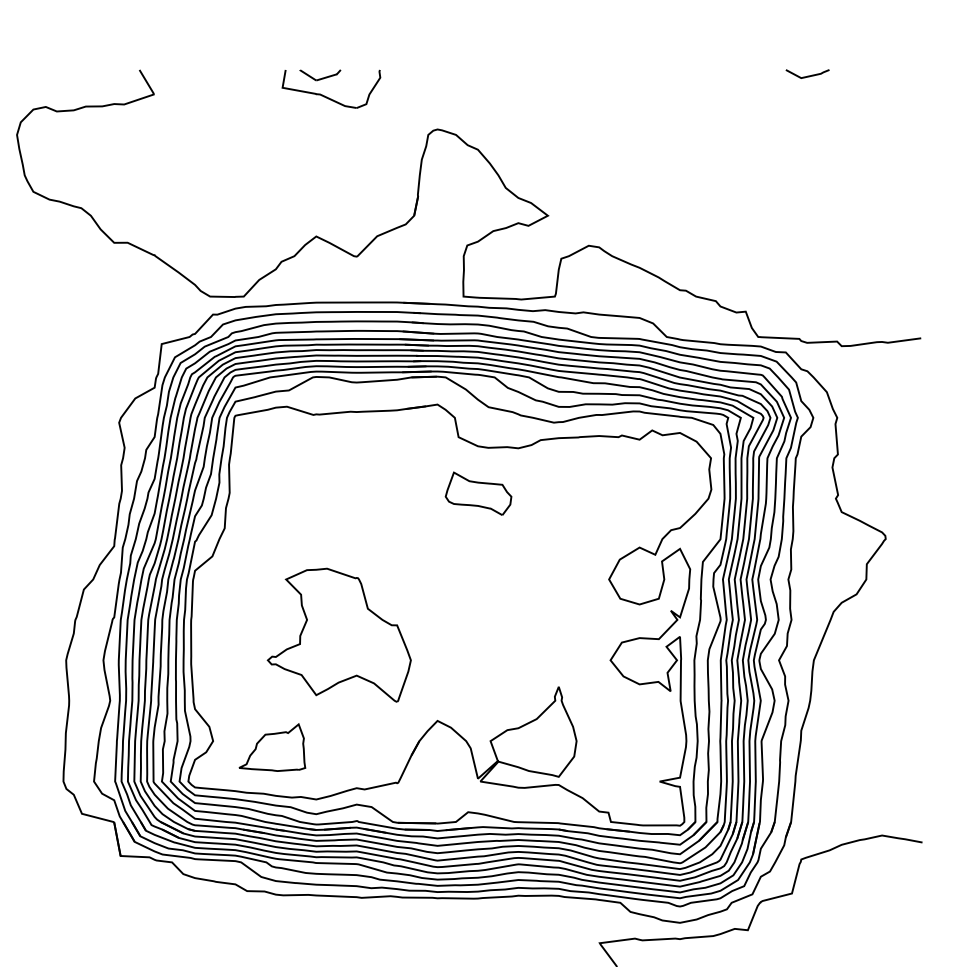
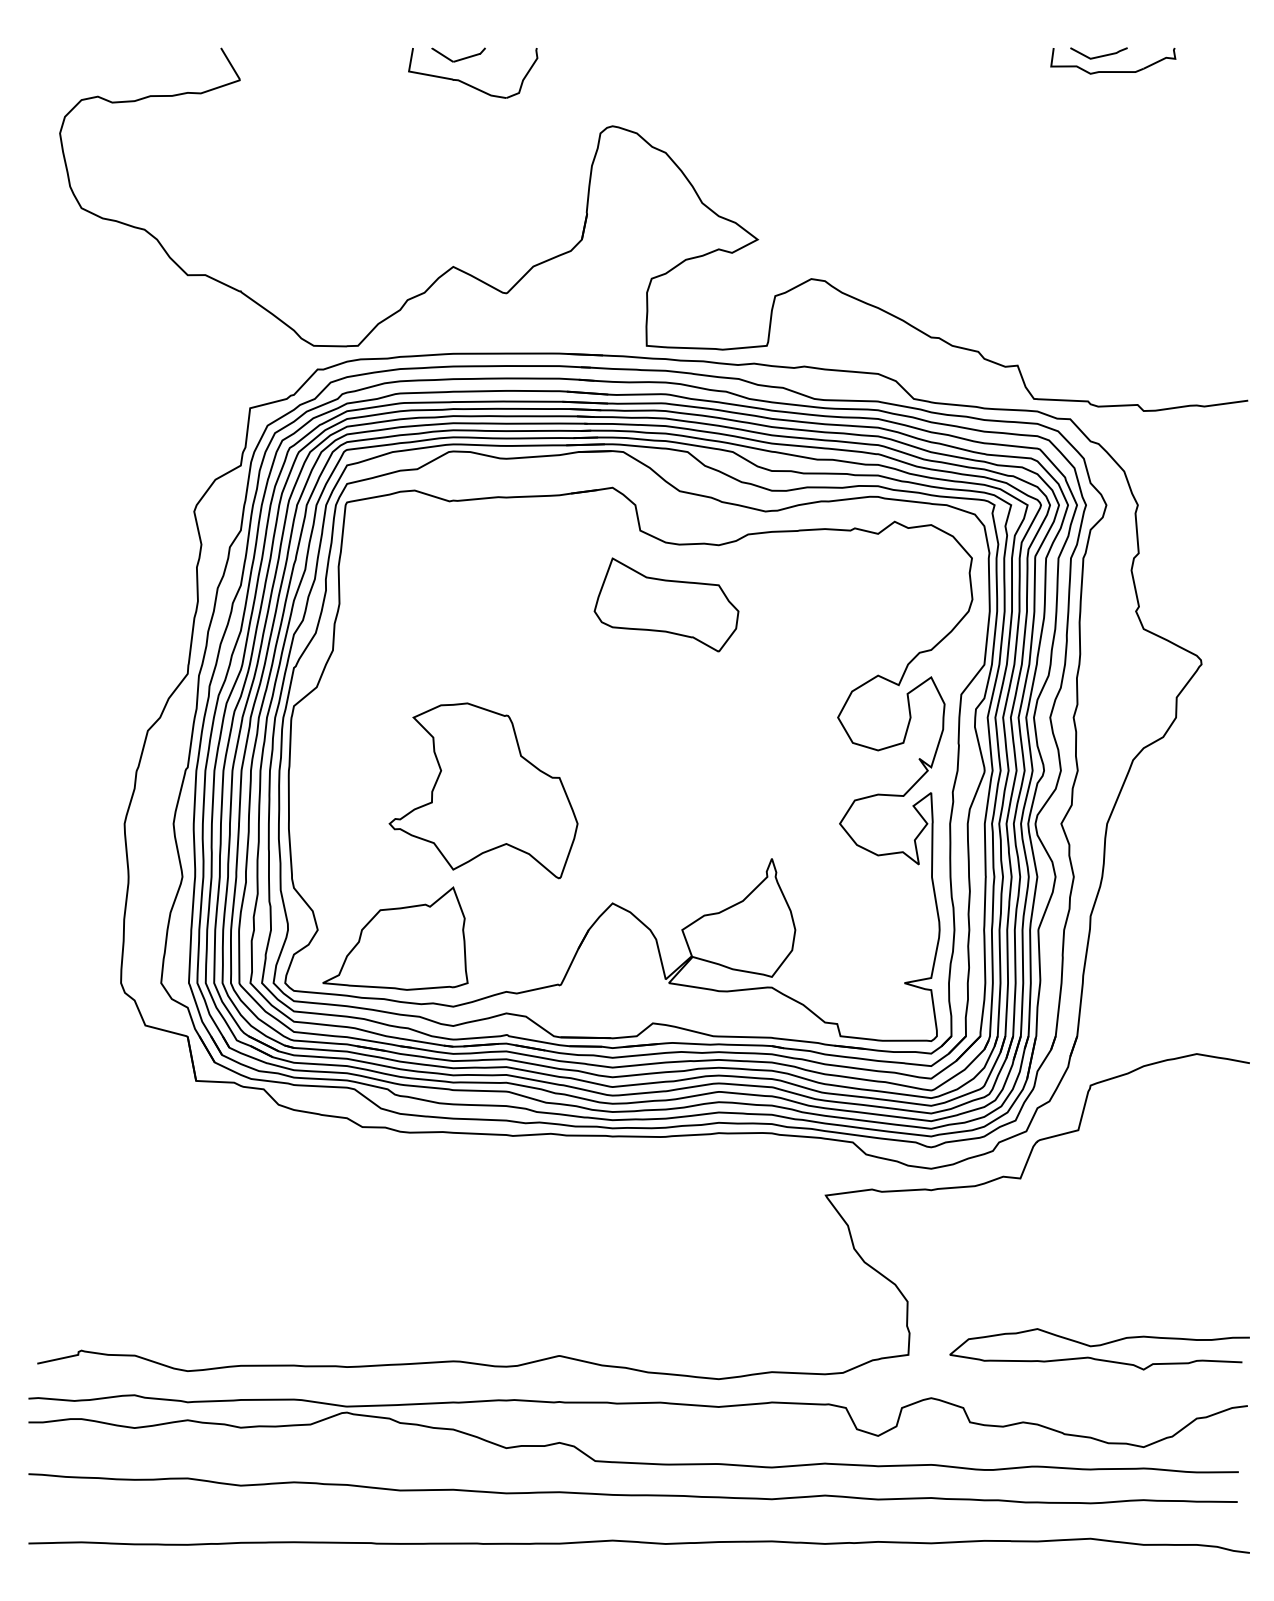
part: (818, 87) -> (1113, 71), added
part: (478, 493) -> (666, 604), size x1.67
part: (272, 747) -> (395, 938), size x1.67

